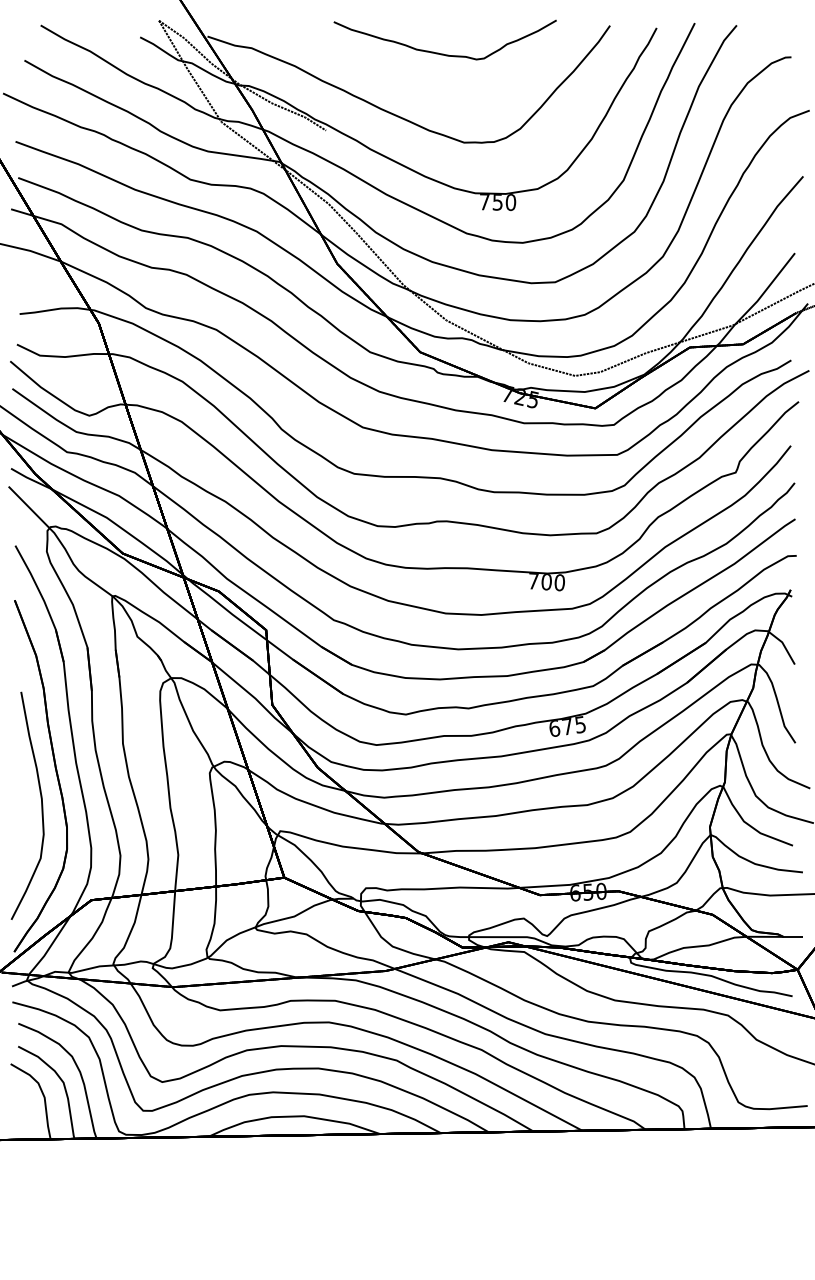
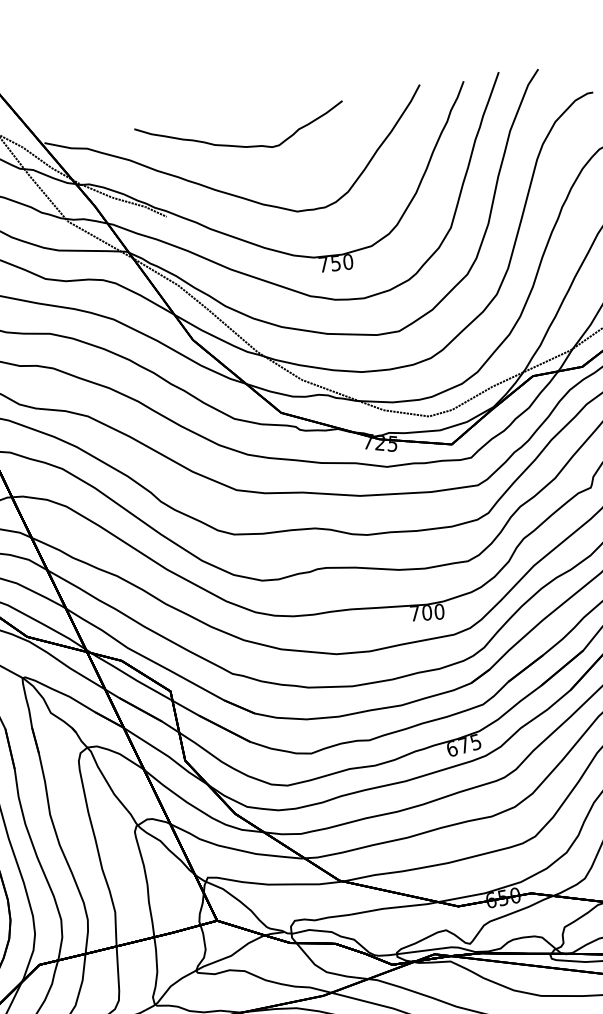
curve: (443, 53) -> (240, 145), moved

